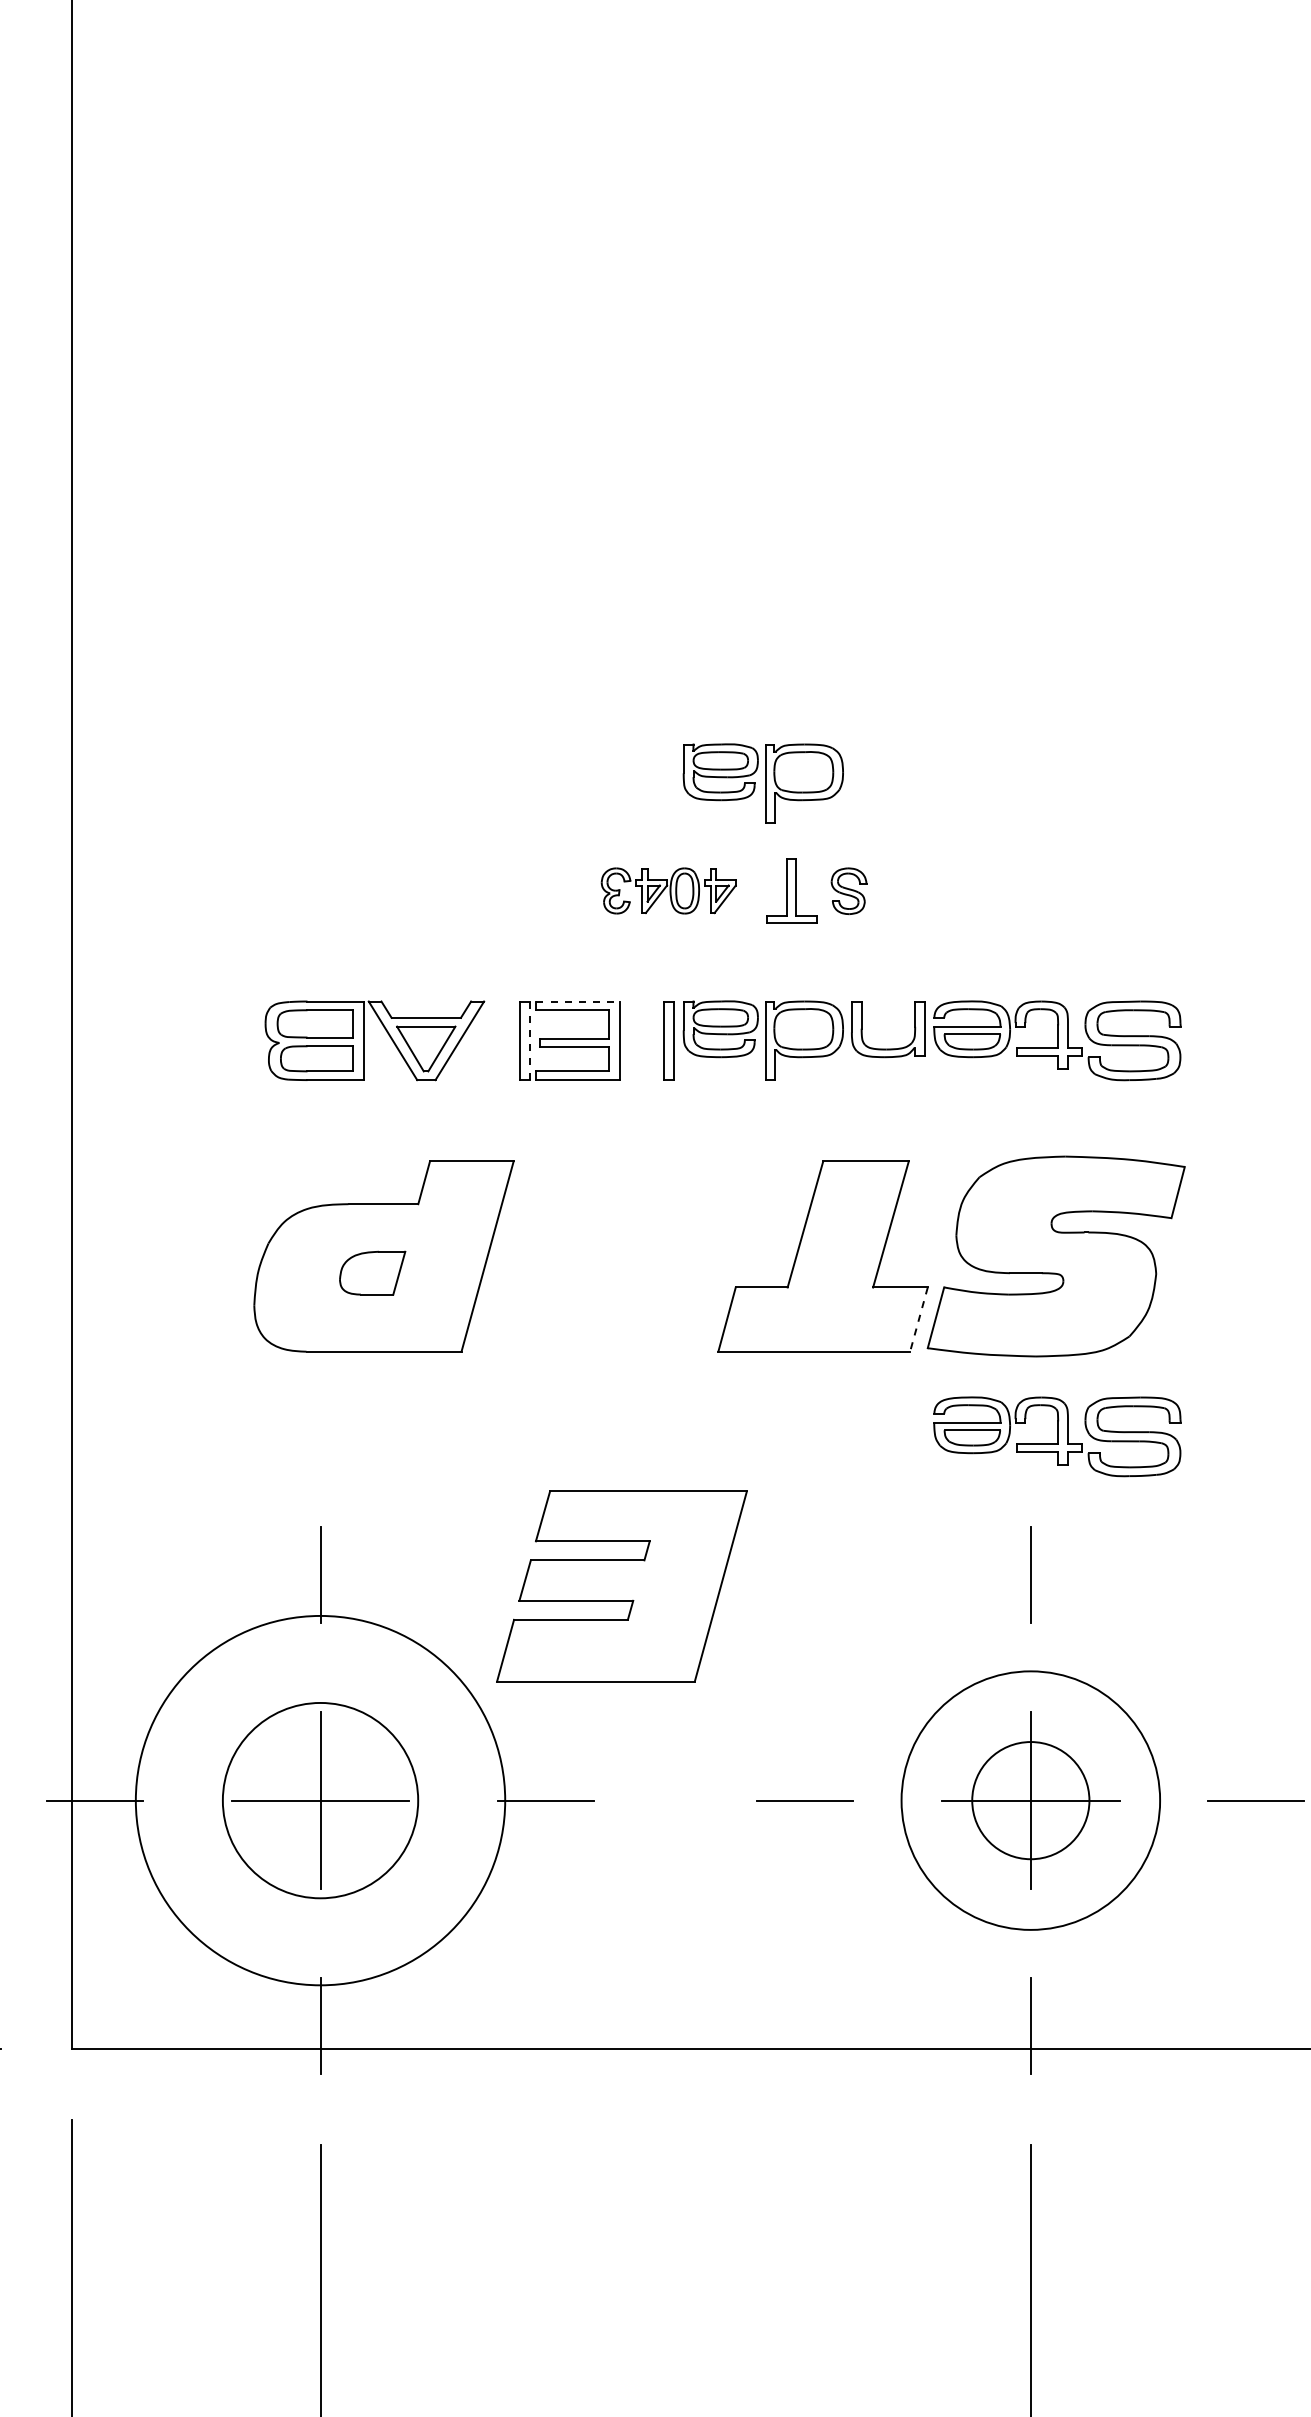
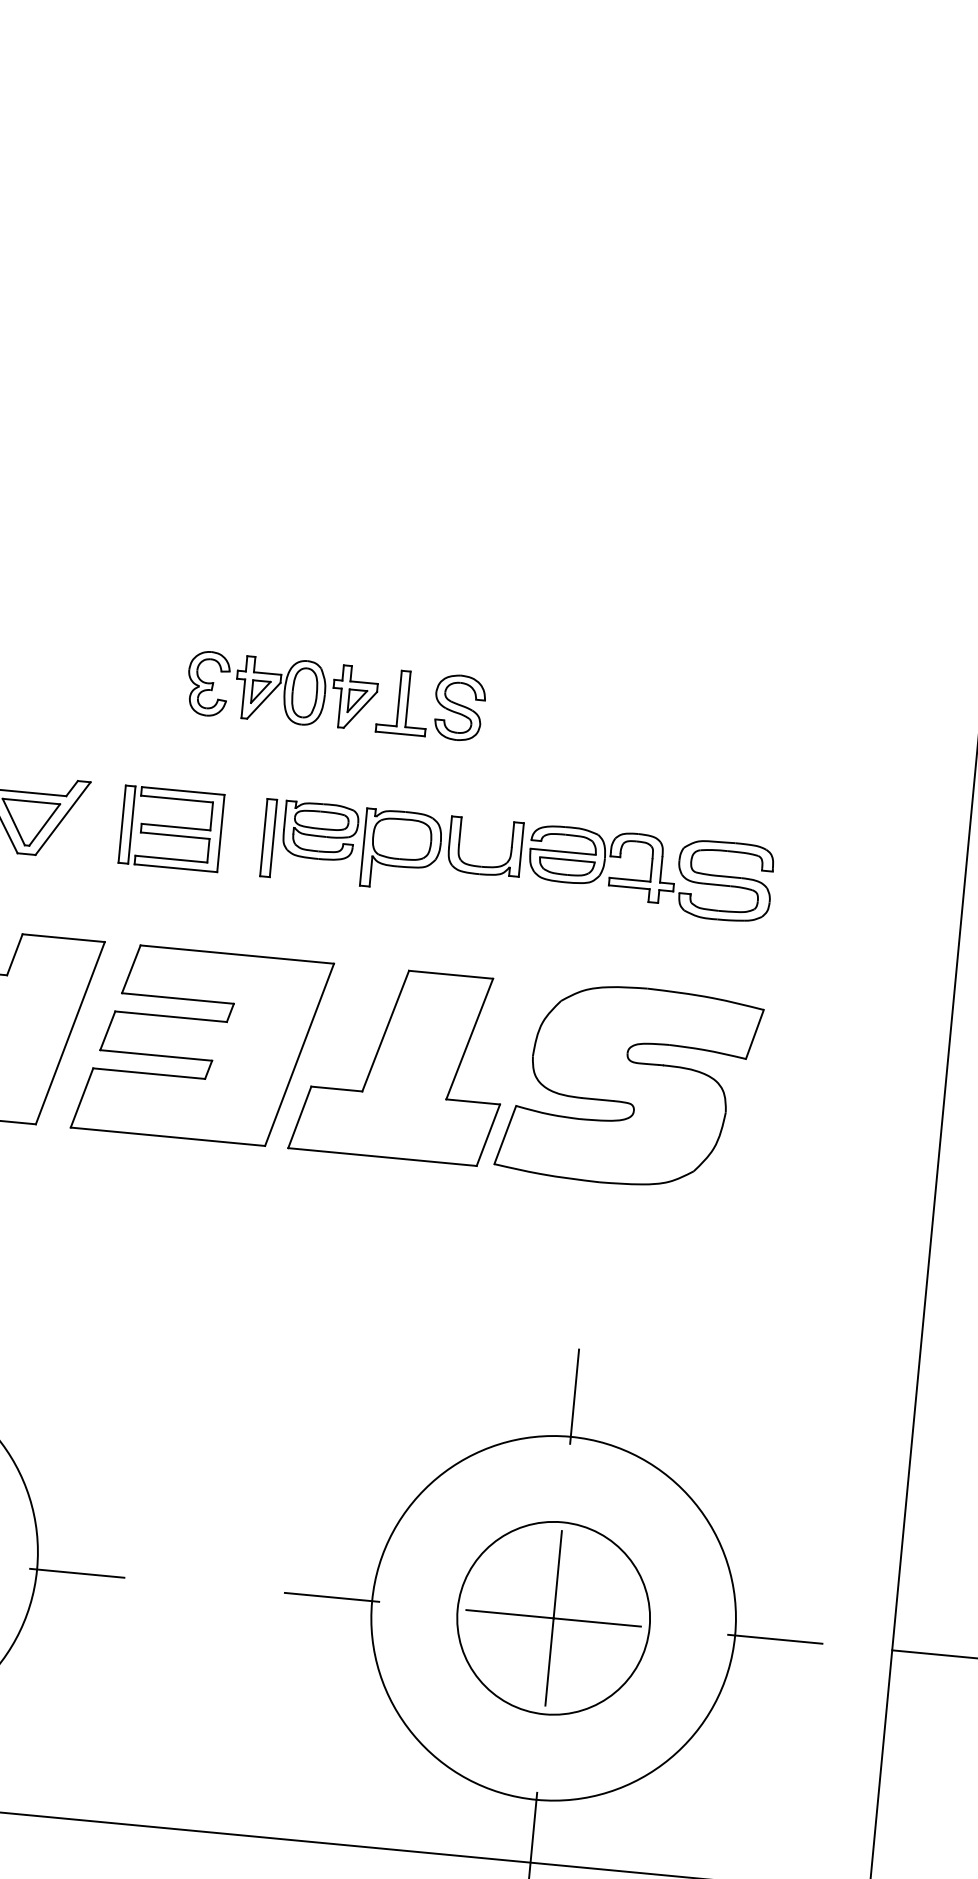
part: (762, 783) -> (384, 593), removed
part: (668, 890) -> (282, 690), size x1.43
part: (848, 890) -> (459, 706), size x1.43
line: (578, 1001) -> (183, 790), dashed -> solid
line: (529, 1041) -> (131, 825), dashed -> solid
line: (918, 1320) -> (487, 1136), dashed -> solid
part: (1057, 1436) -> (613, 1262), removed
part: (621, 1586) -> (201, 1045), moved
circle: (1030, 1800) -> (553, 1618), size x1.43
circle: (1030, 1800) -> (553, 1618), size x1.67

